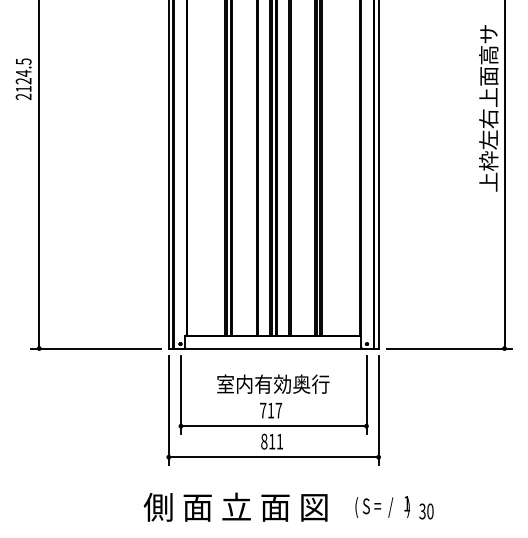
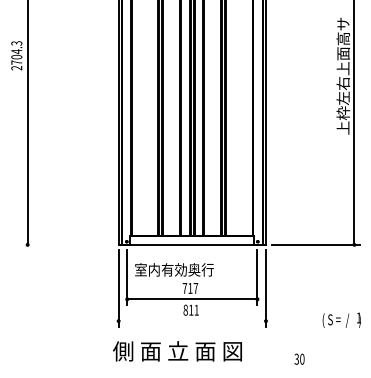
text: (23, 75) -> (16, 53), 2124.5 -> 2704.3
line: (95, 348) -> (67, 244), removed
text: (273, 383) -> (174, 269), moved
line: (273, 457) -> (192, 321), removed
text: (235, 506) -> (177, 350), moved
text: (382, 506) -> (341, 319), moved

